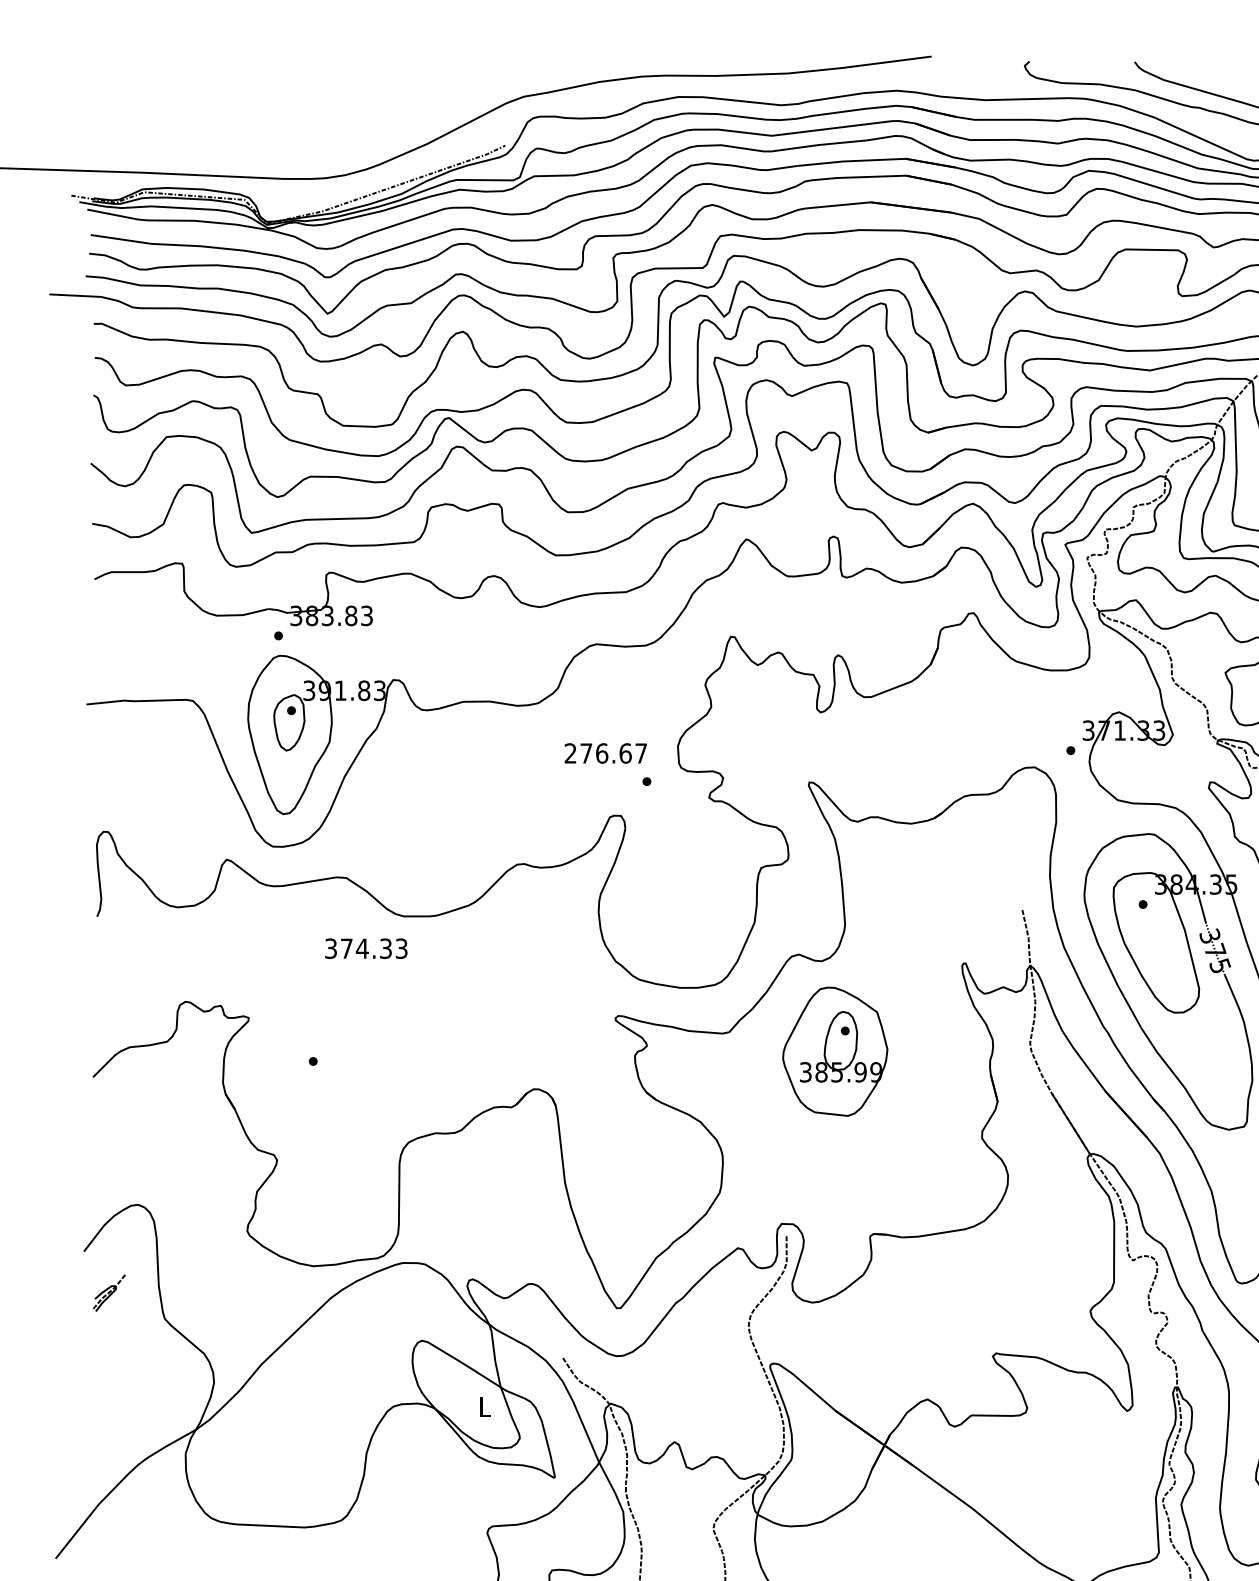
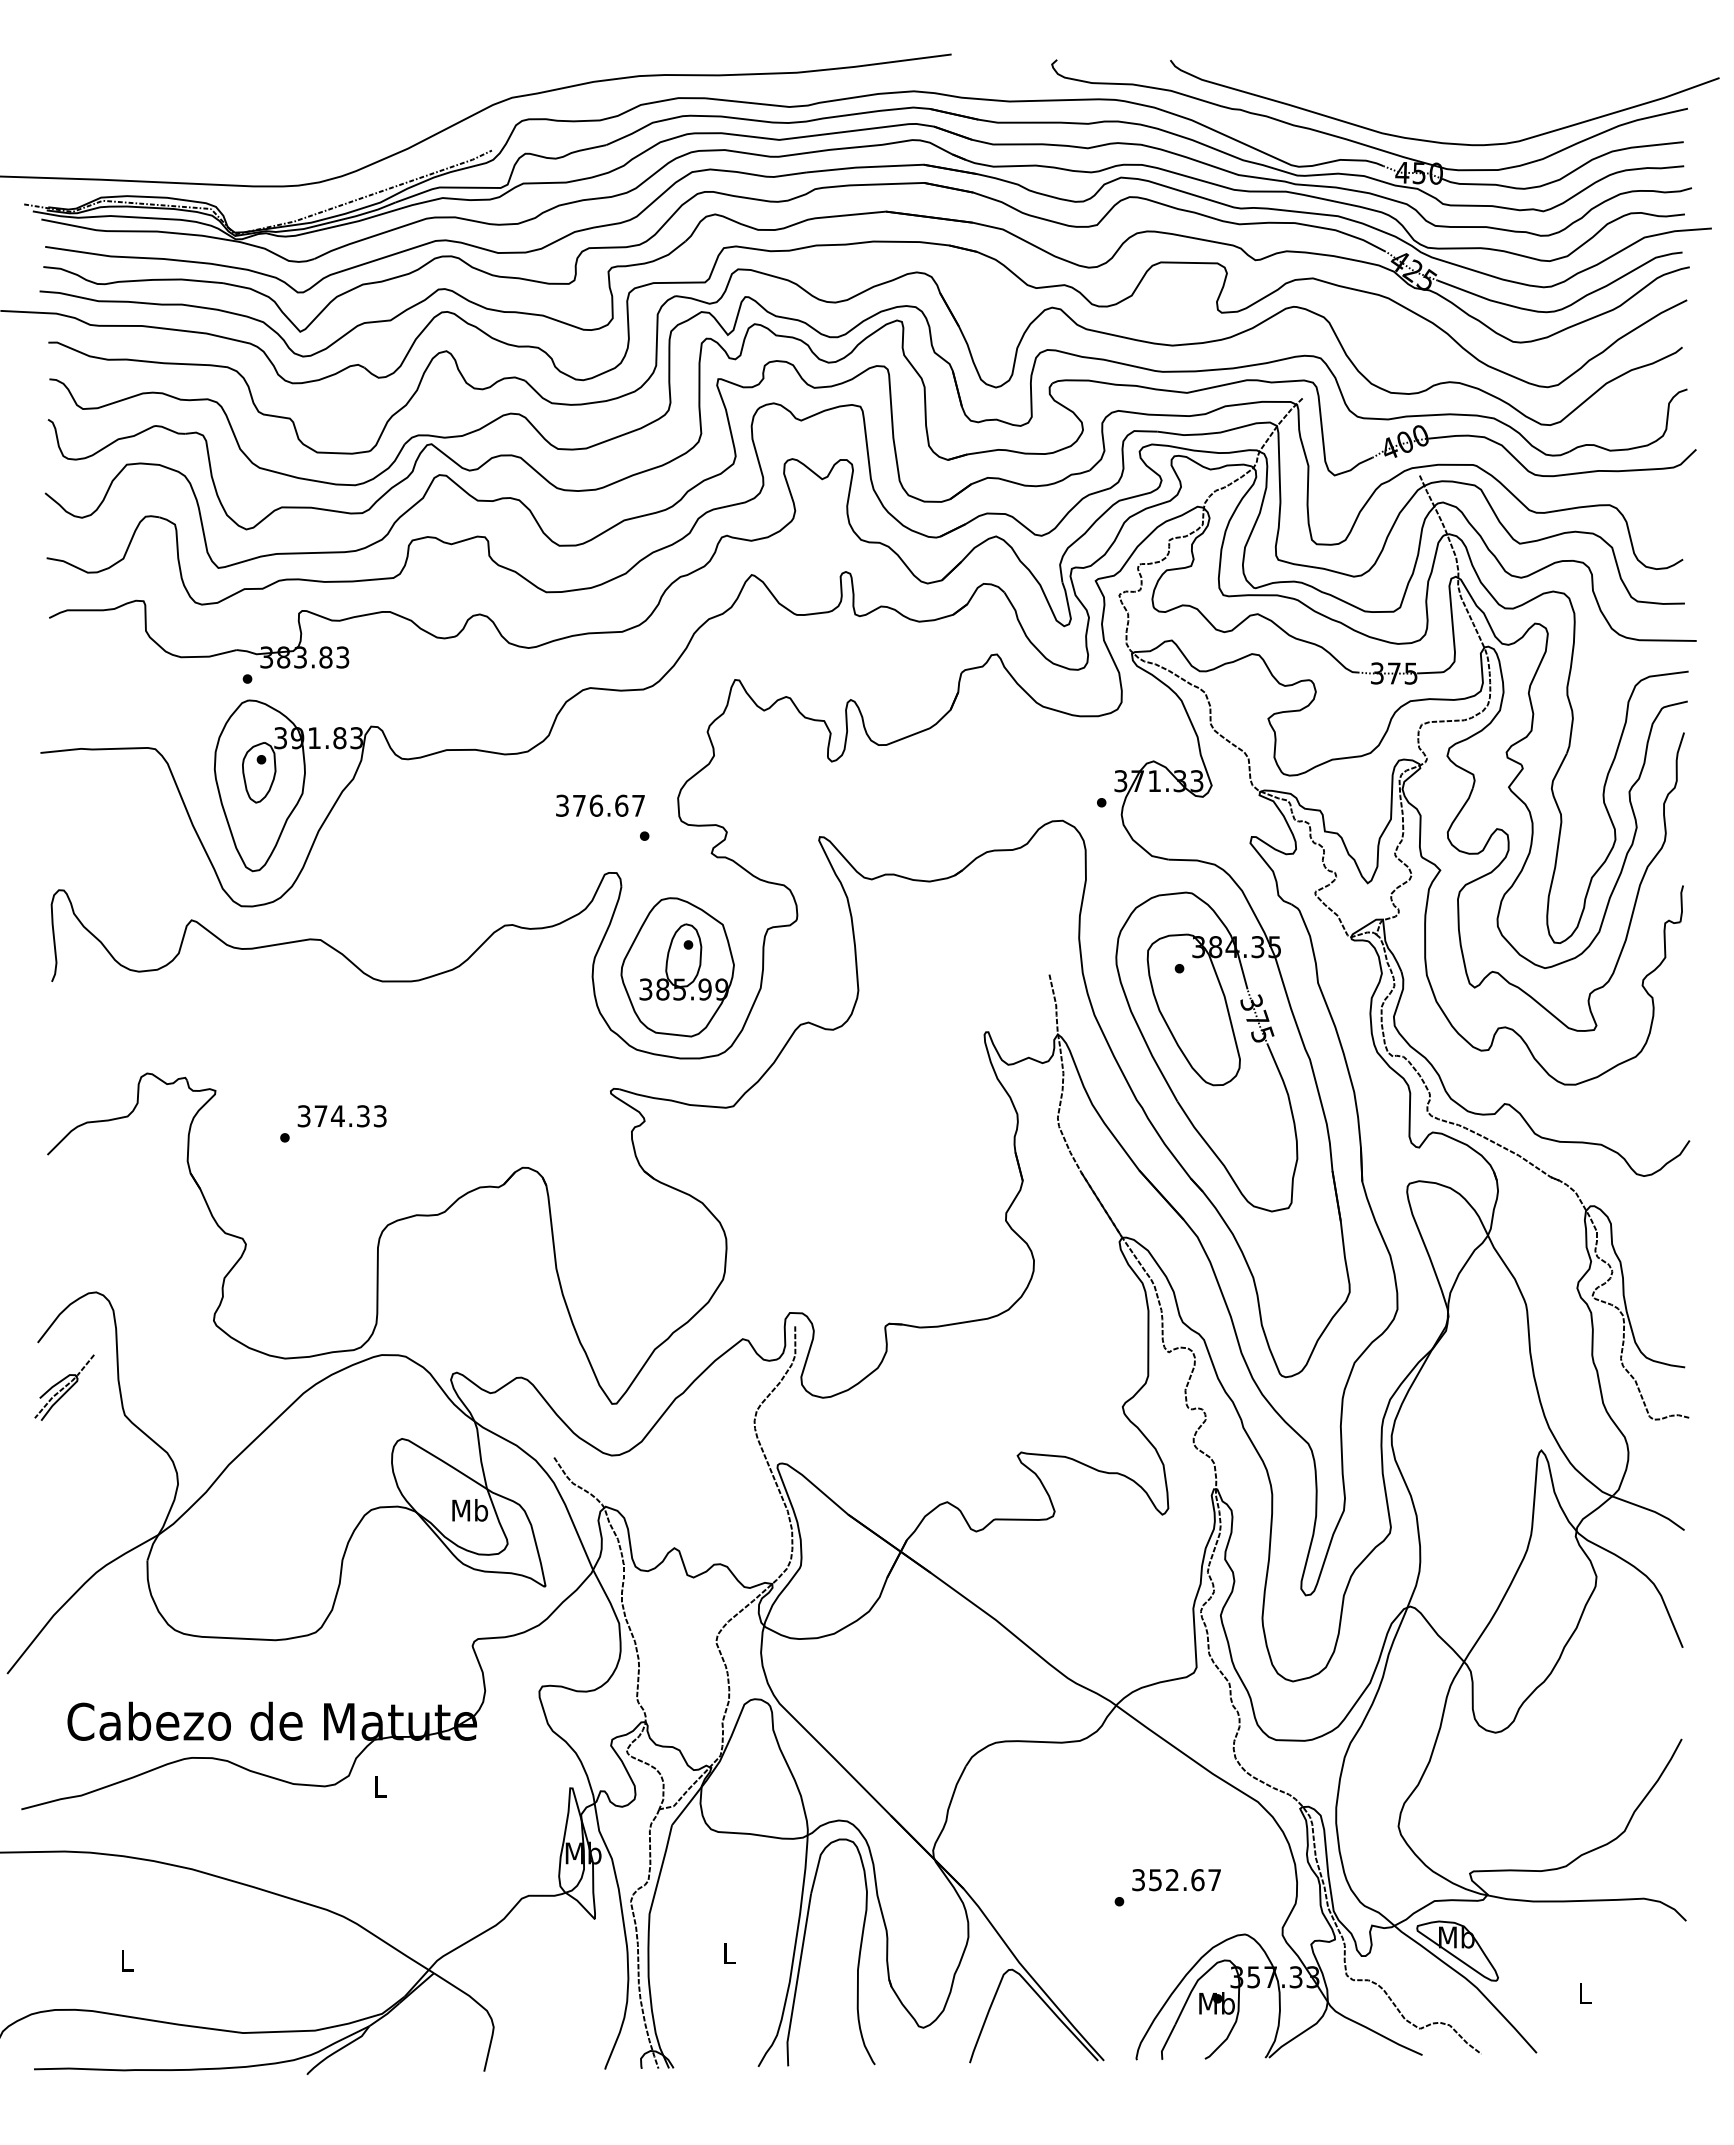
text: (570, 753) -> (562, 805), 276.67 -> 376.67
text: (365, 948) -> (341, 1116), moved
part: (835, 1051) -> (677, 967), moved
part: (108, 1293) -> (64, 1387), size x1.67
text: (485, 1407) -> (470, 1510), L -> Mb

